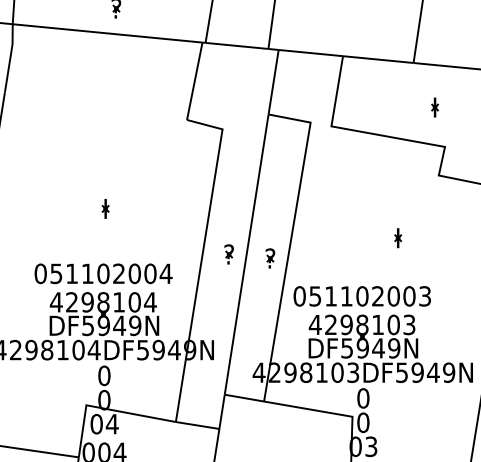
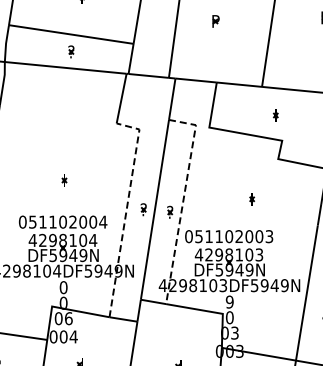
line: (291, 240) -> (183, 200), solid -> dashed
line: (202, 257) -> (126, 211), solid -> dashed
text: (362, 397) -> (229, 301), 0 -> 9
text: (111, 423) -> (68, 318), 04 -> 06

